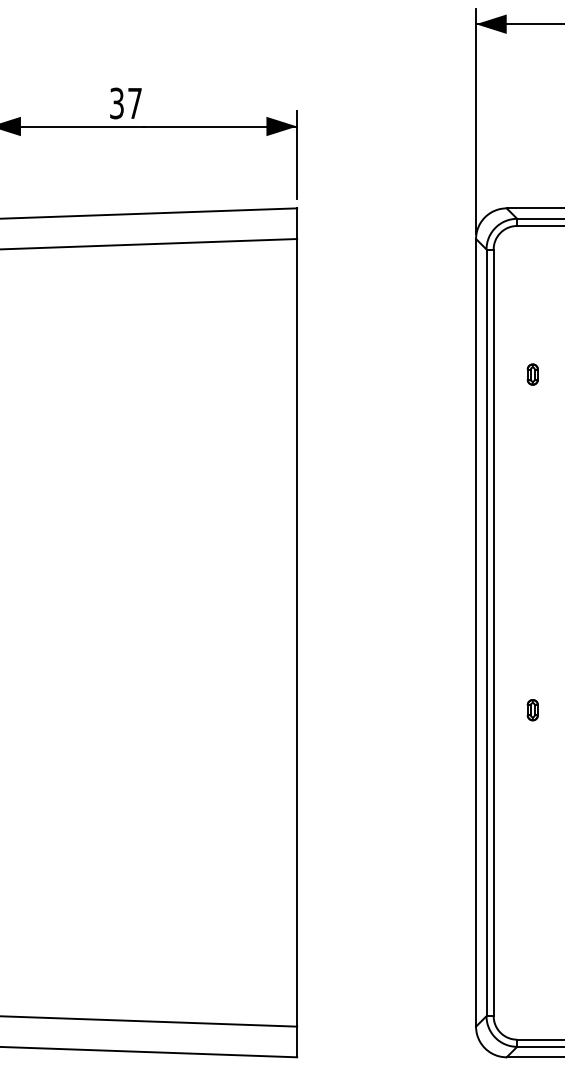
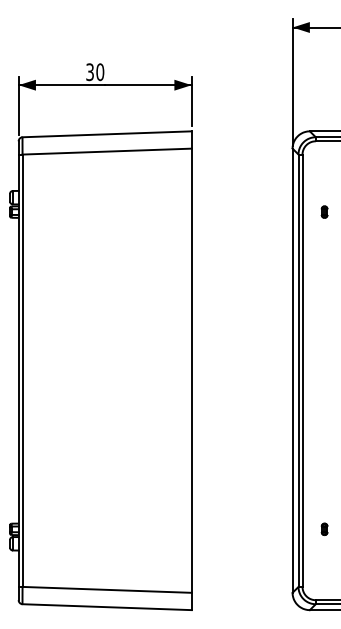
text: (135, 103) -> (100, 72), 37 -> 30
part: (532, 373) -> (324, 211), moved
part: (532, 708) -> (324, 528), moved

